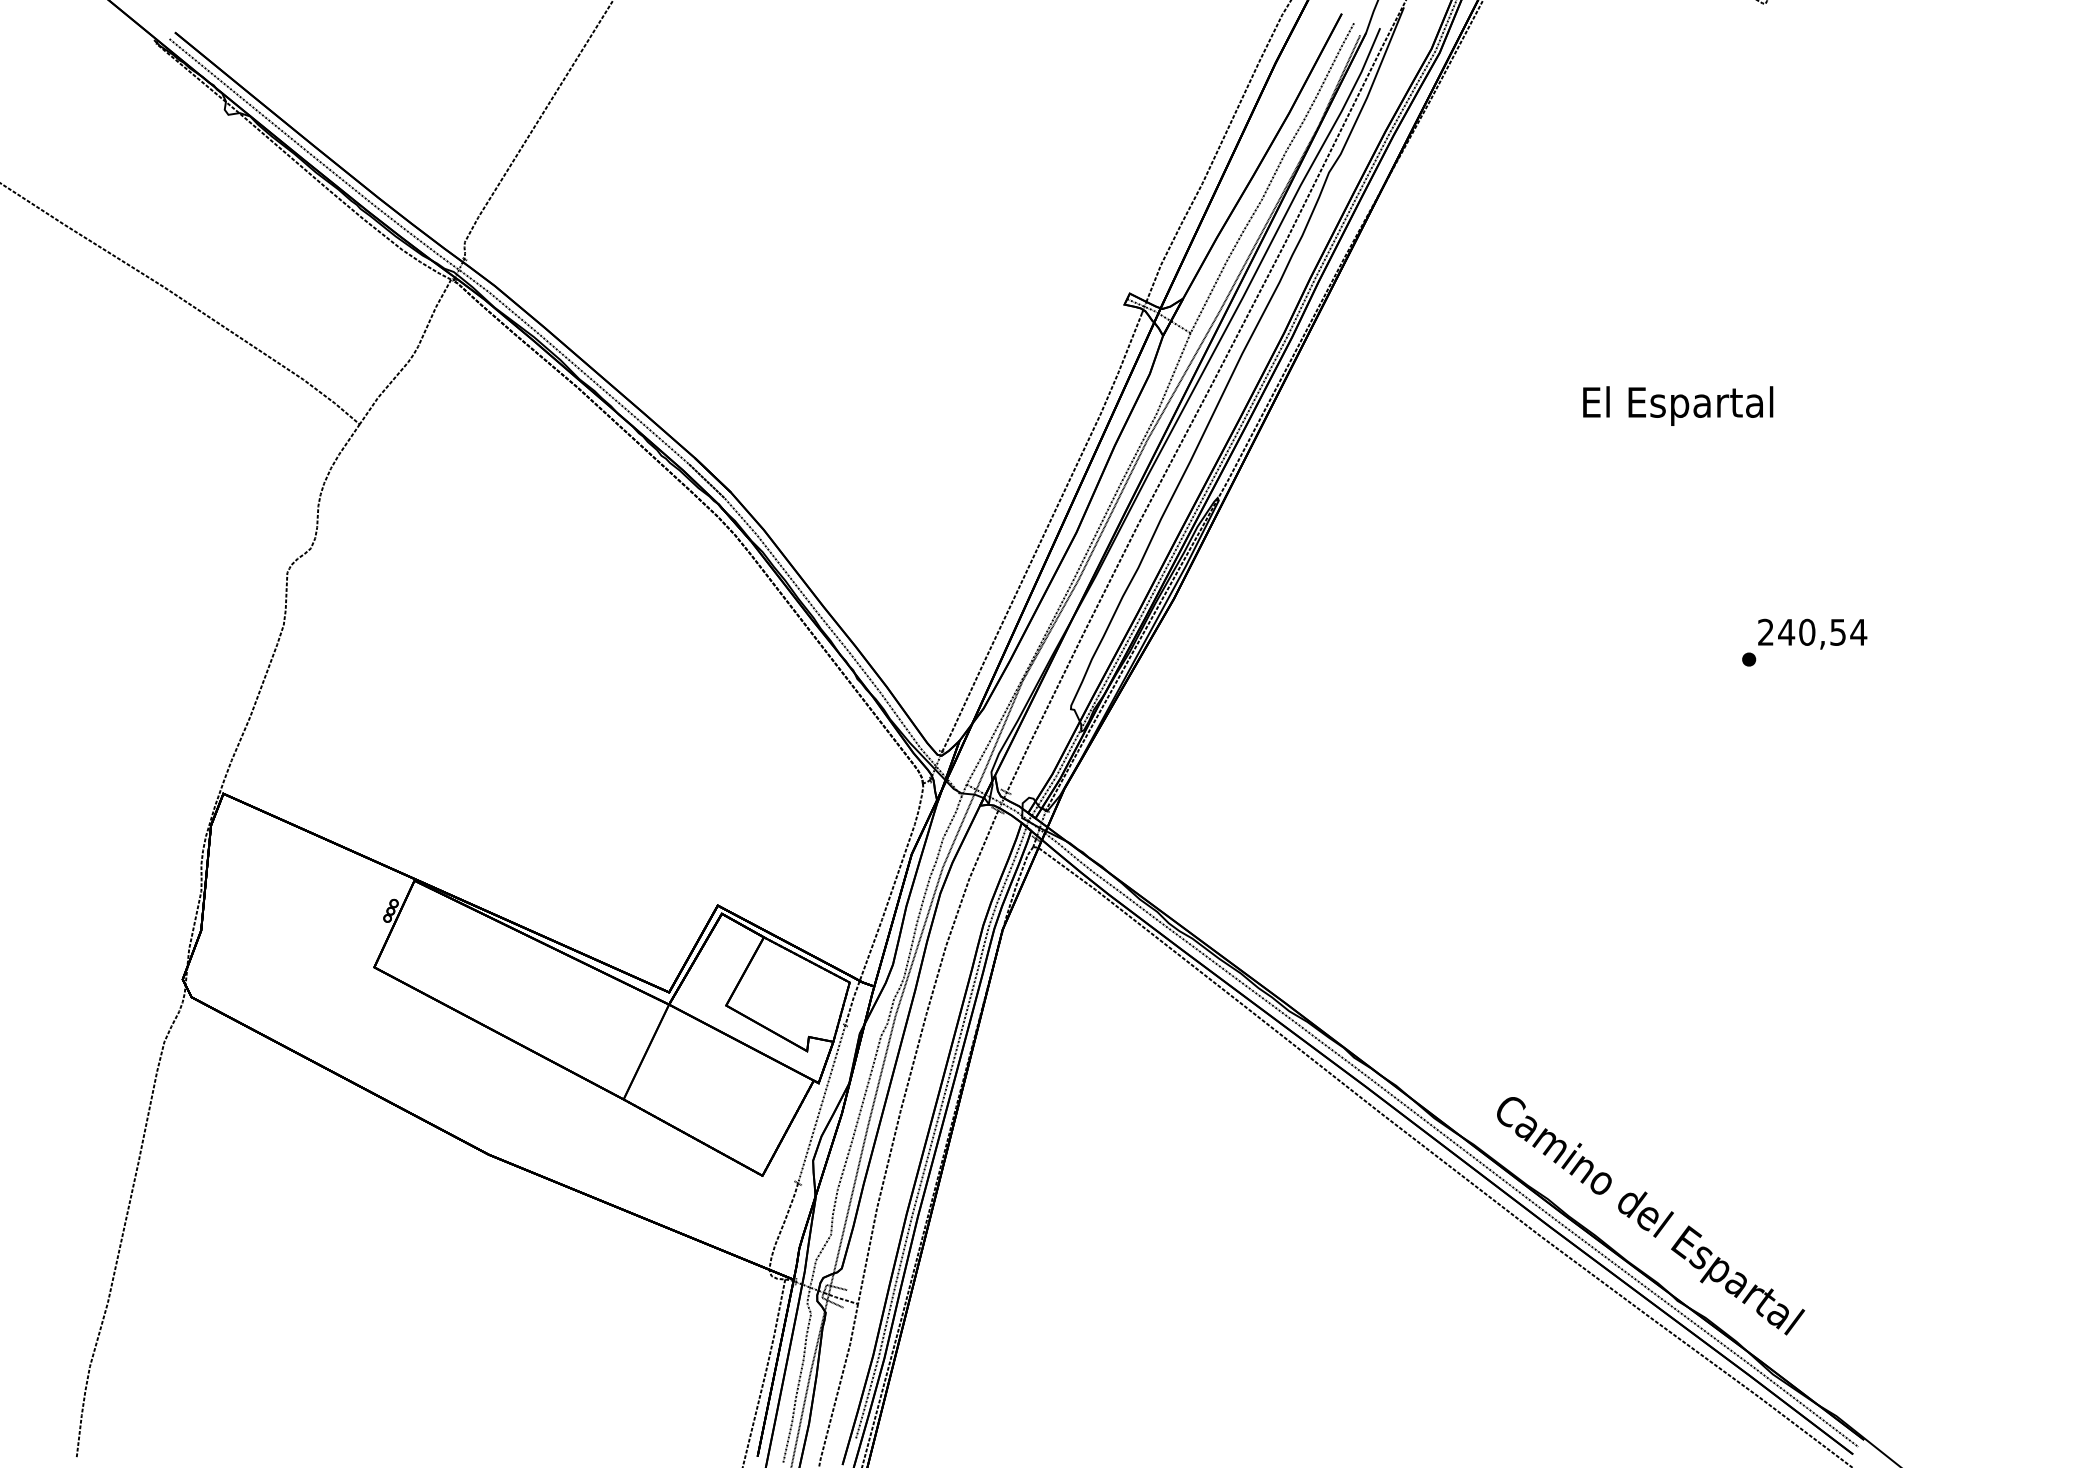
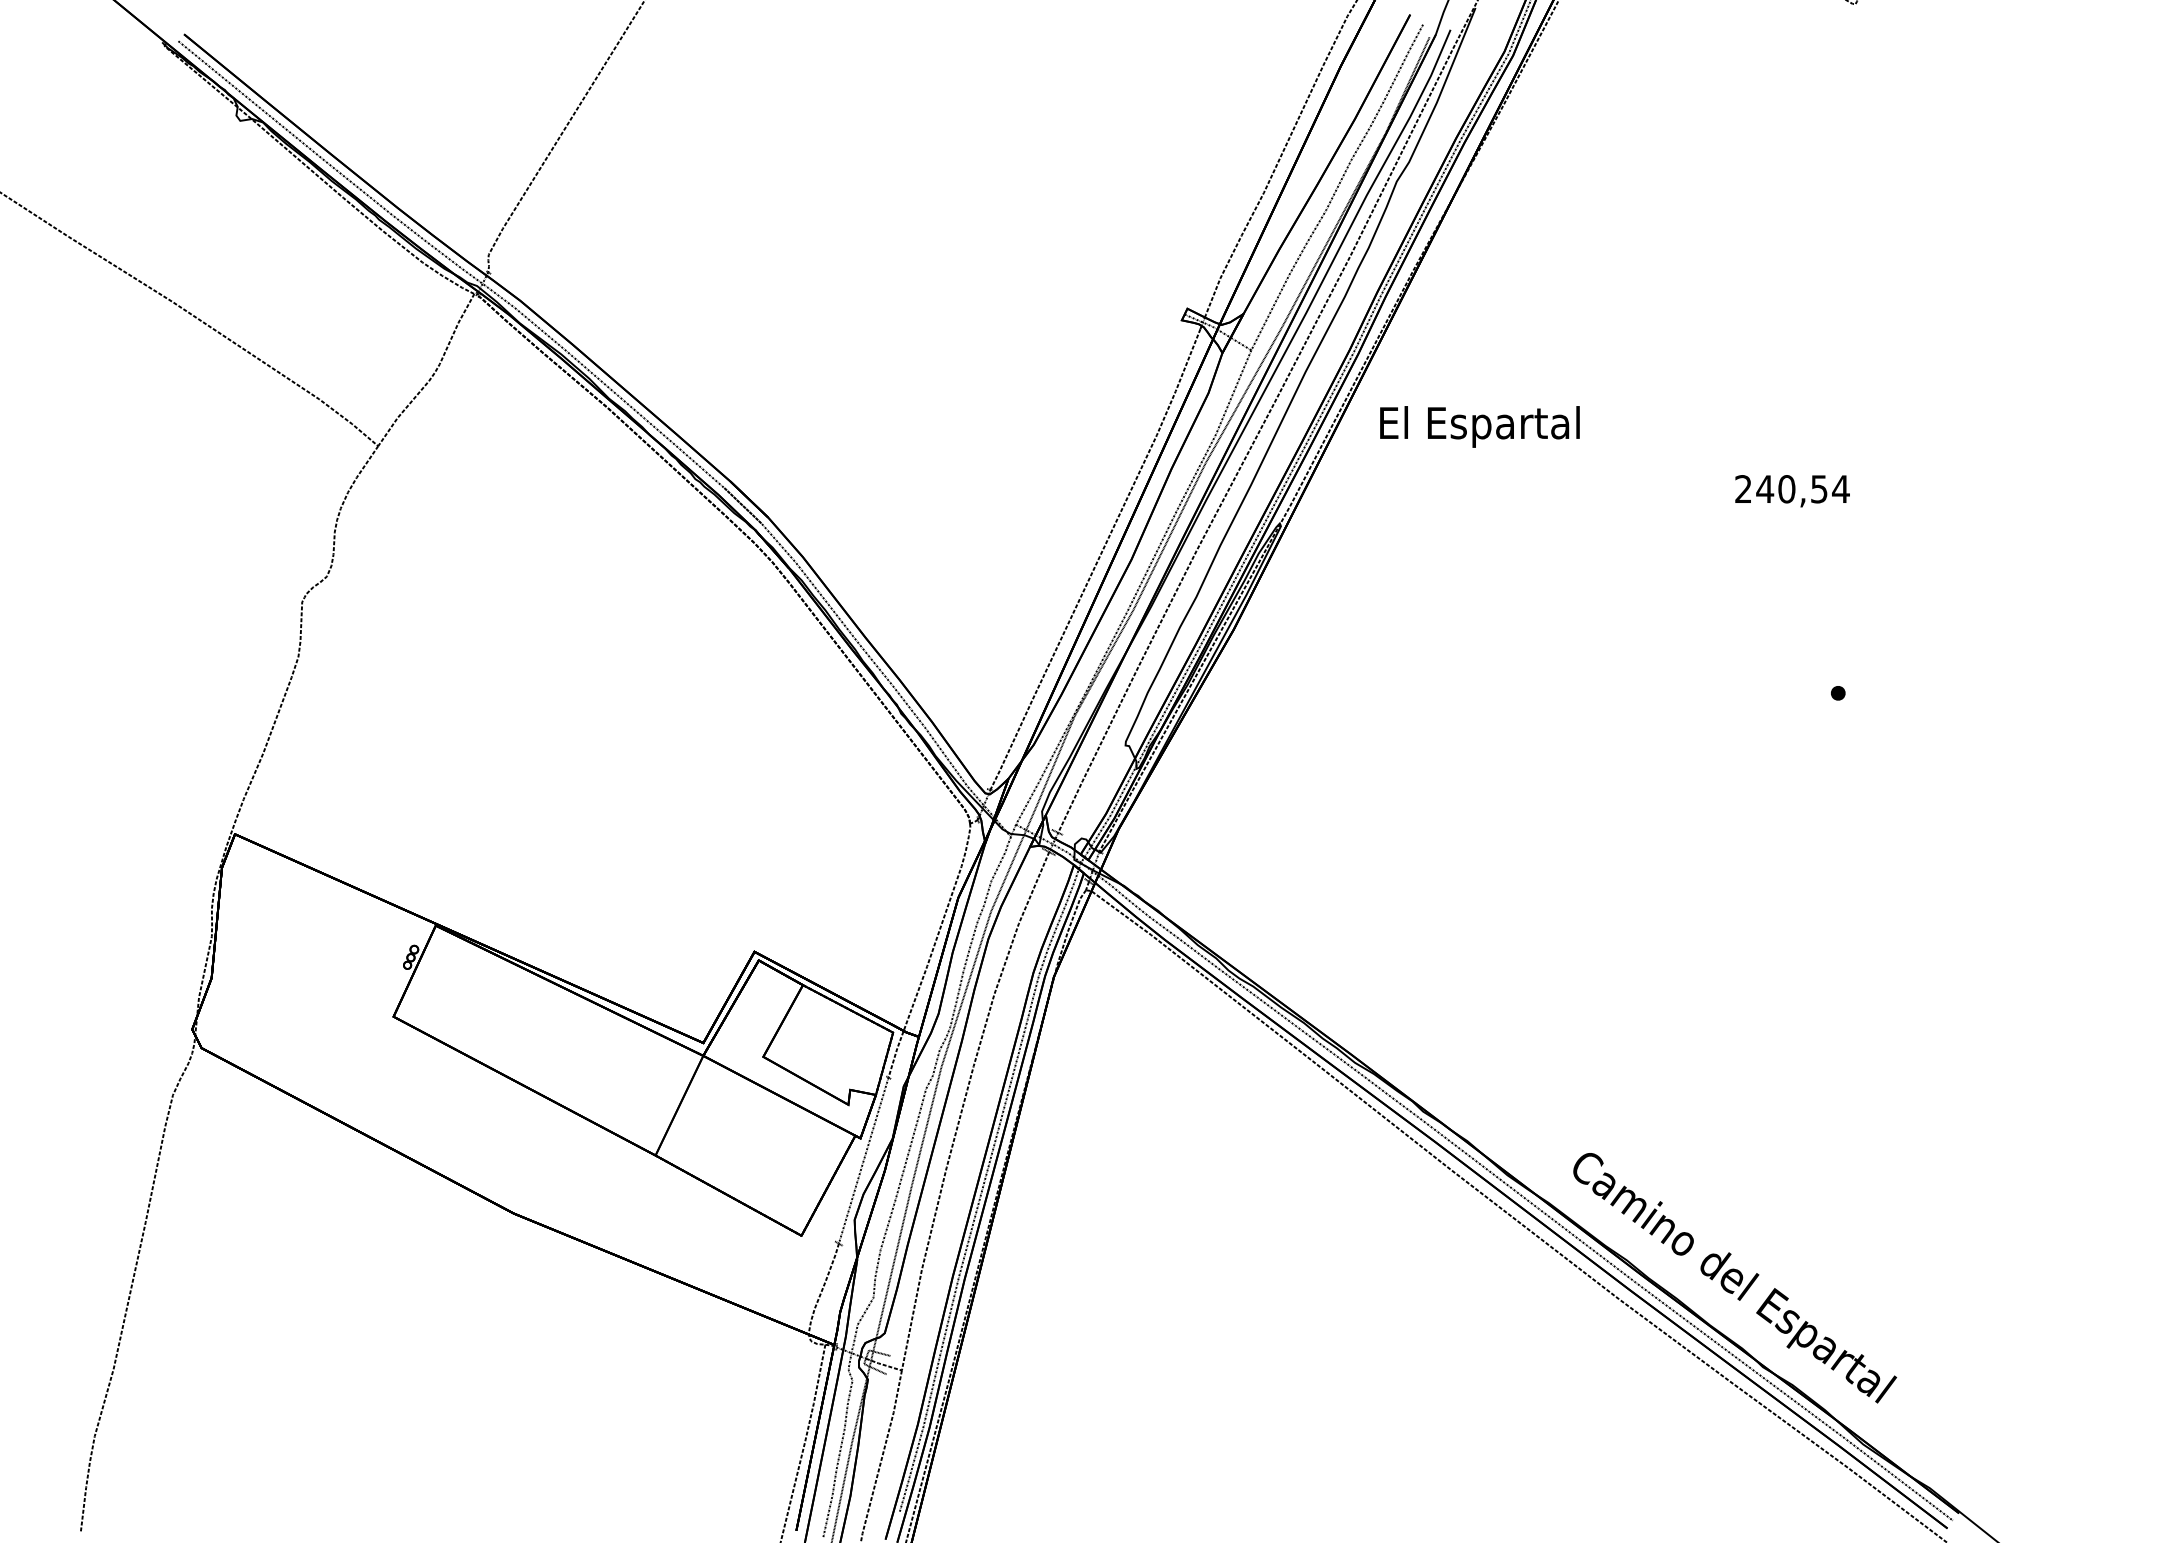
text: (1678, 405) -> (1480, 426), moved
text: (1812, 633) -> (1792, 490), moved

